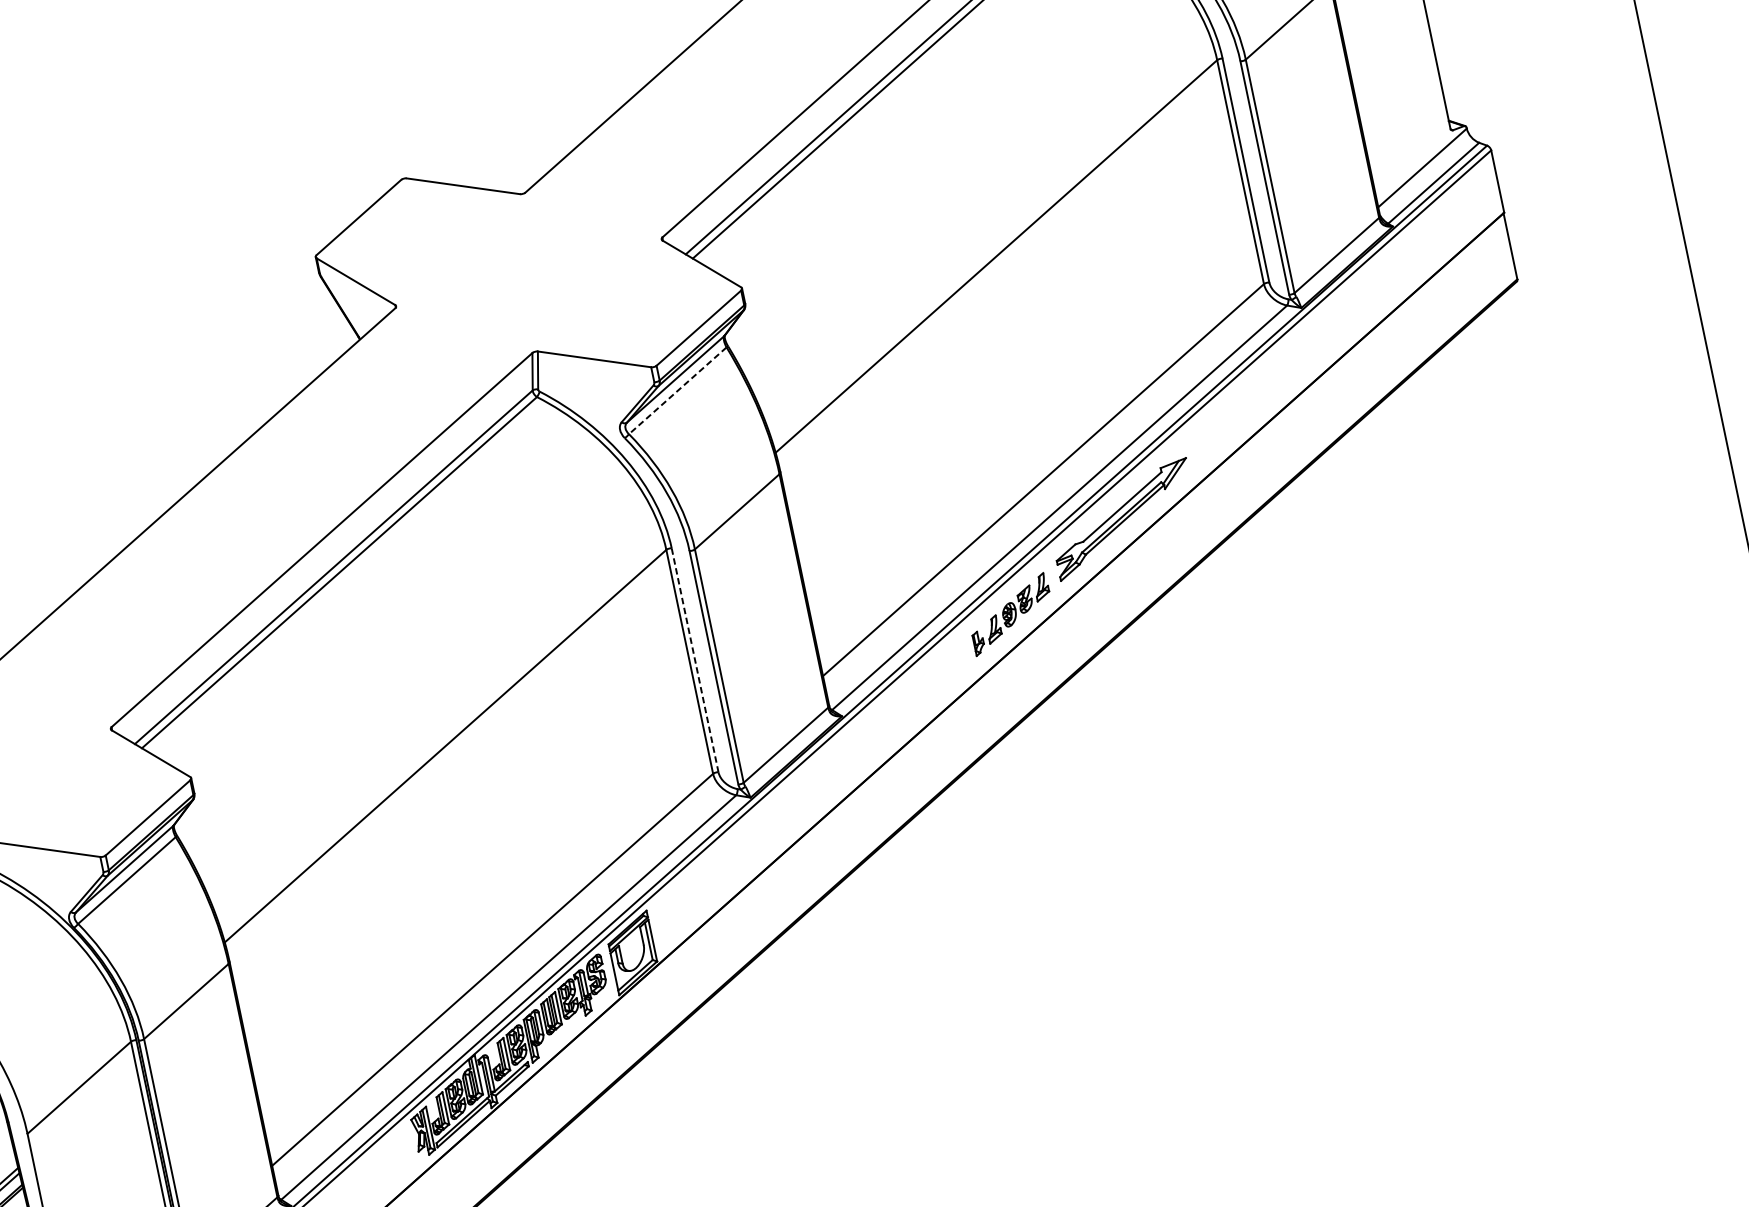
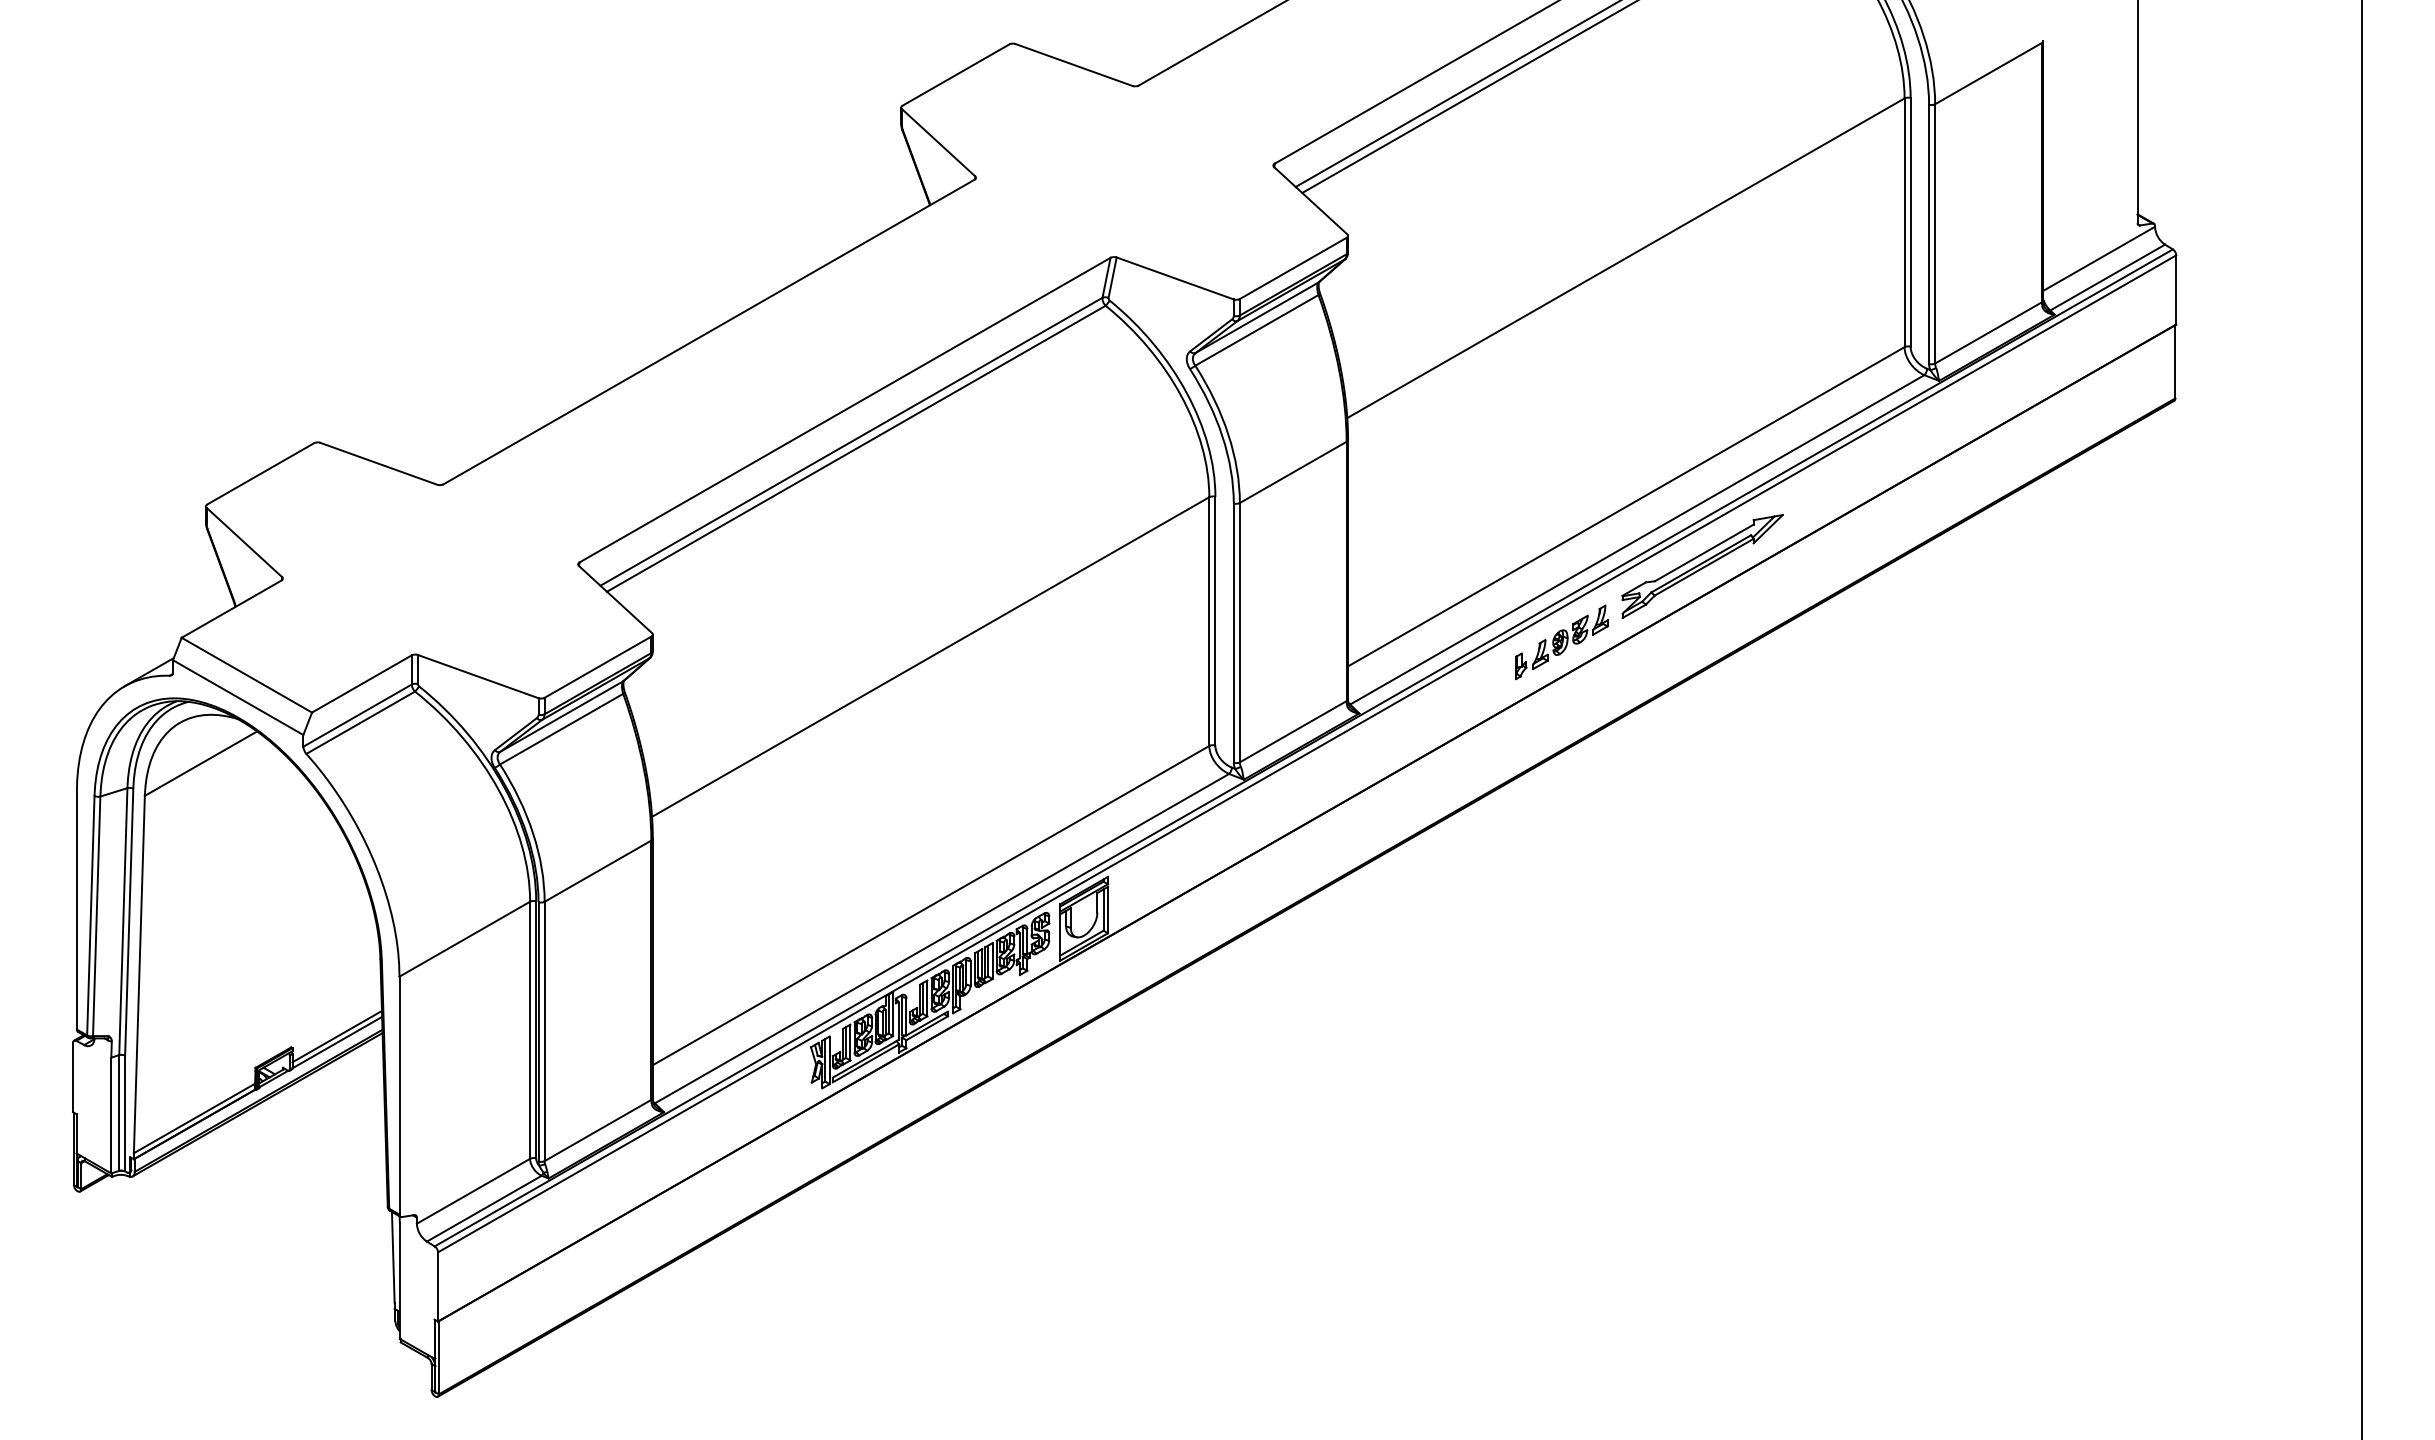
line: (677, 390) -> (1256, 330), dashed -> solid
line: (695, 660) -> (1215, 621), dashed -> solid

